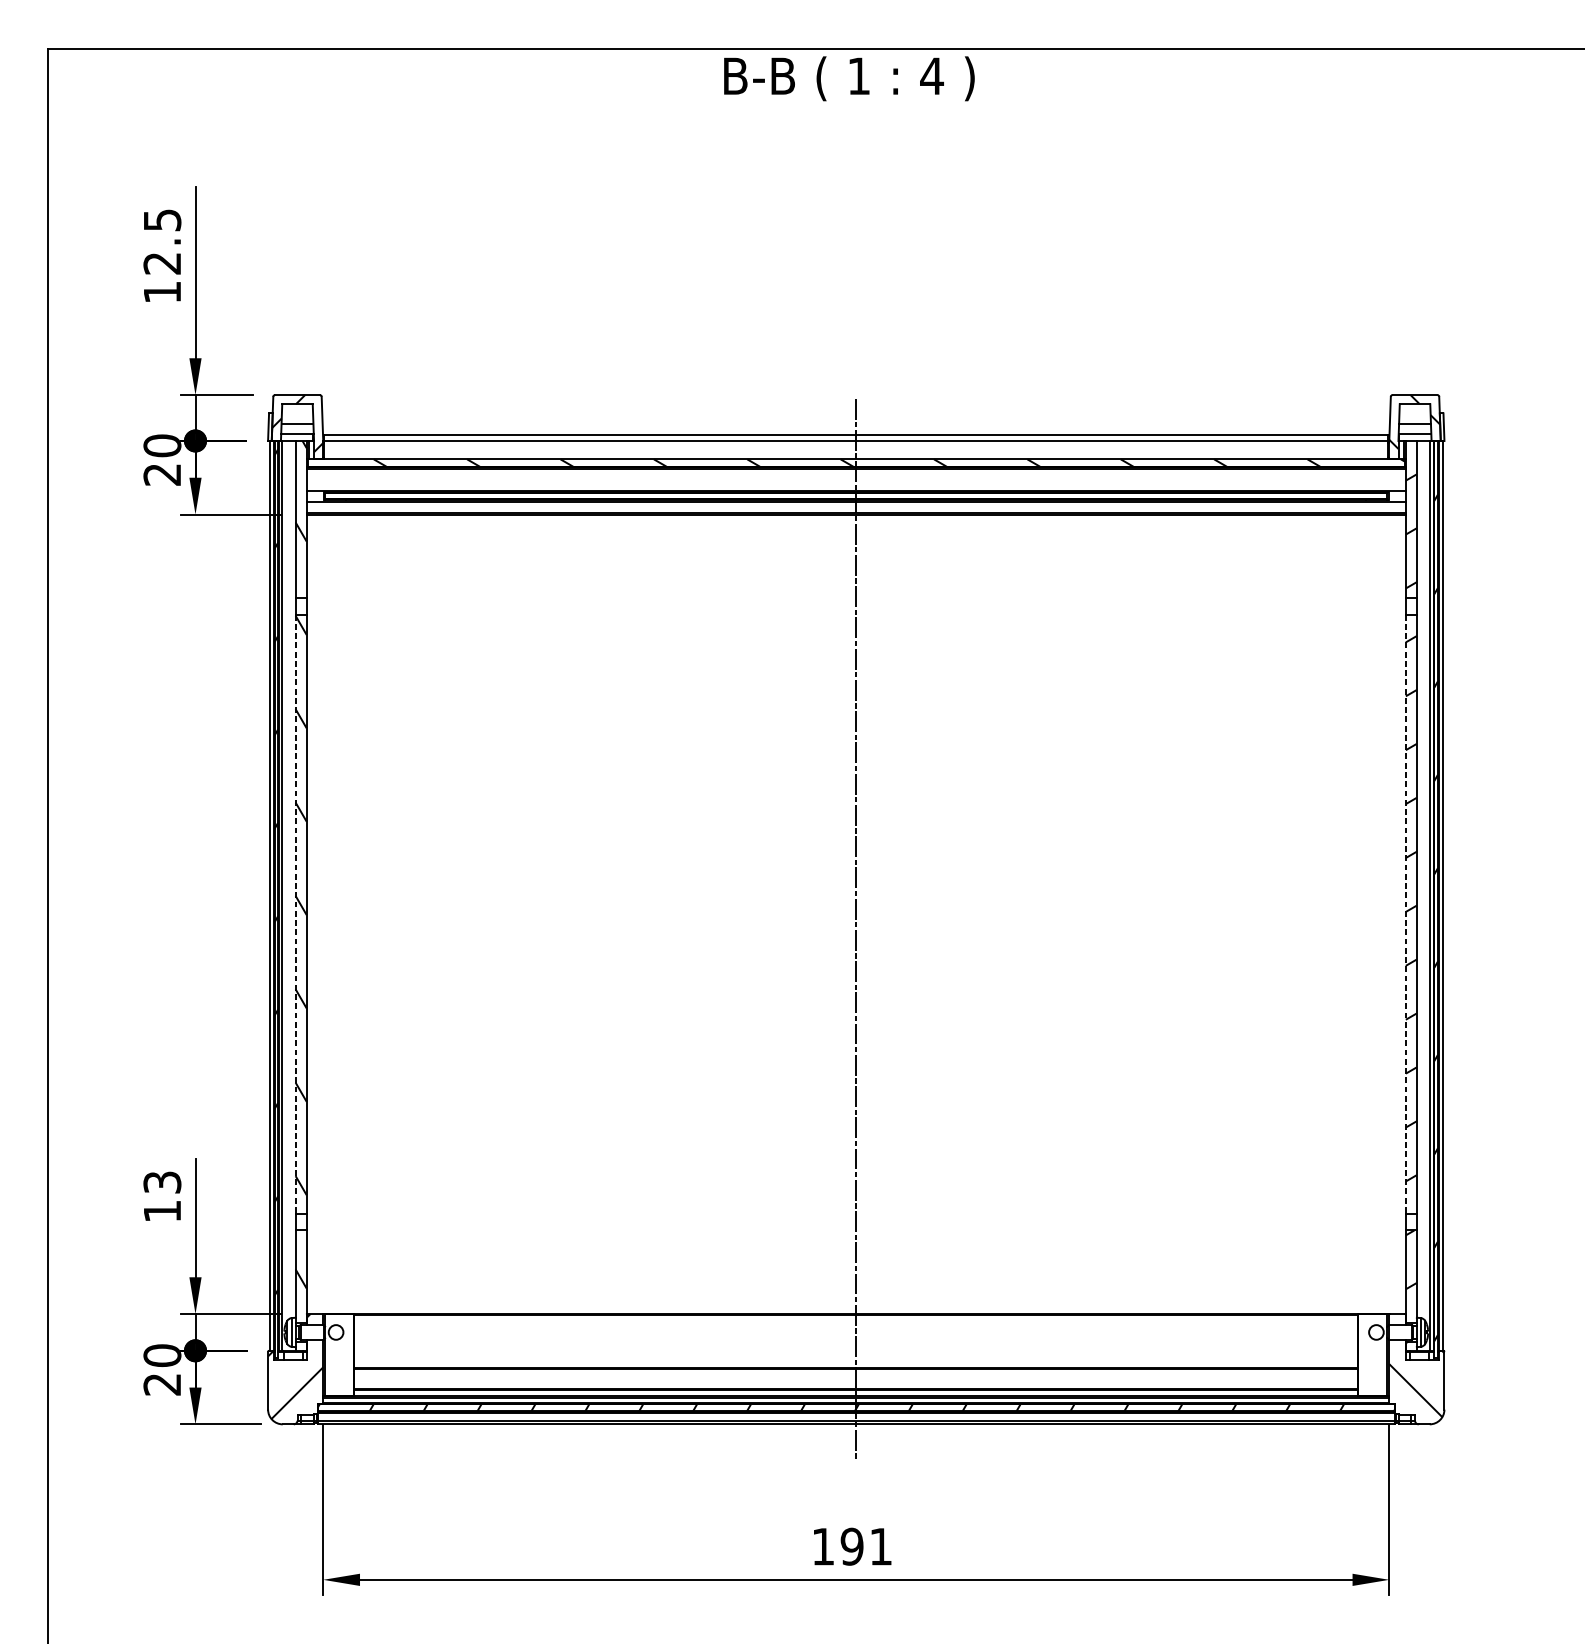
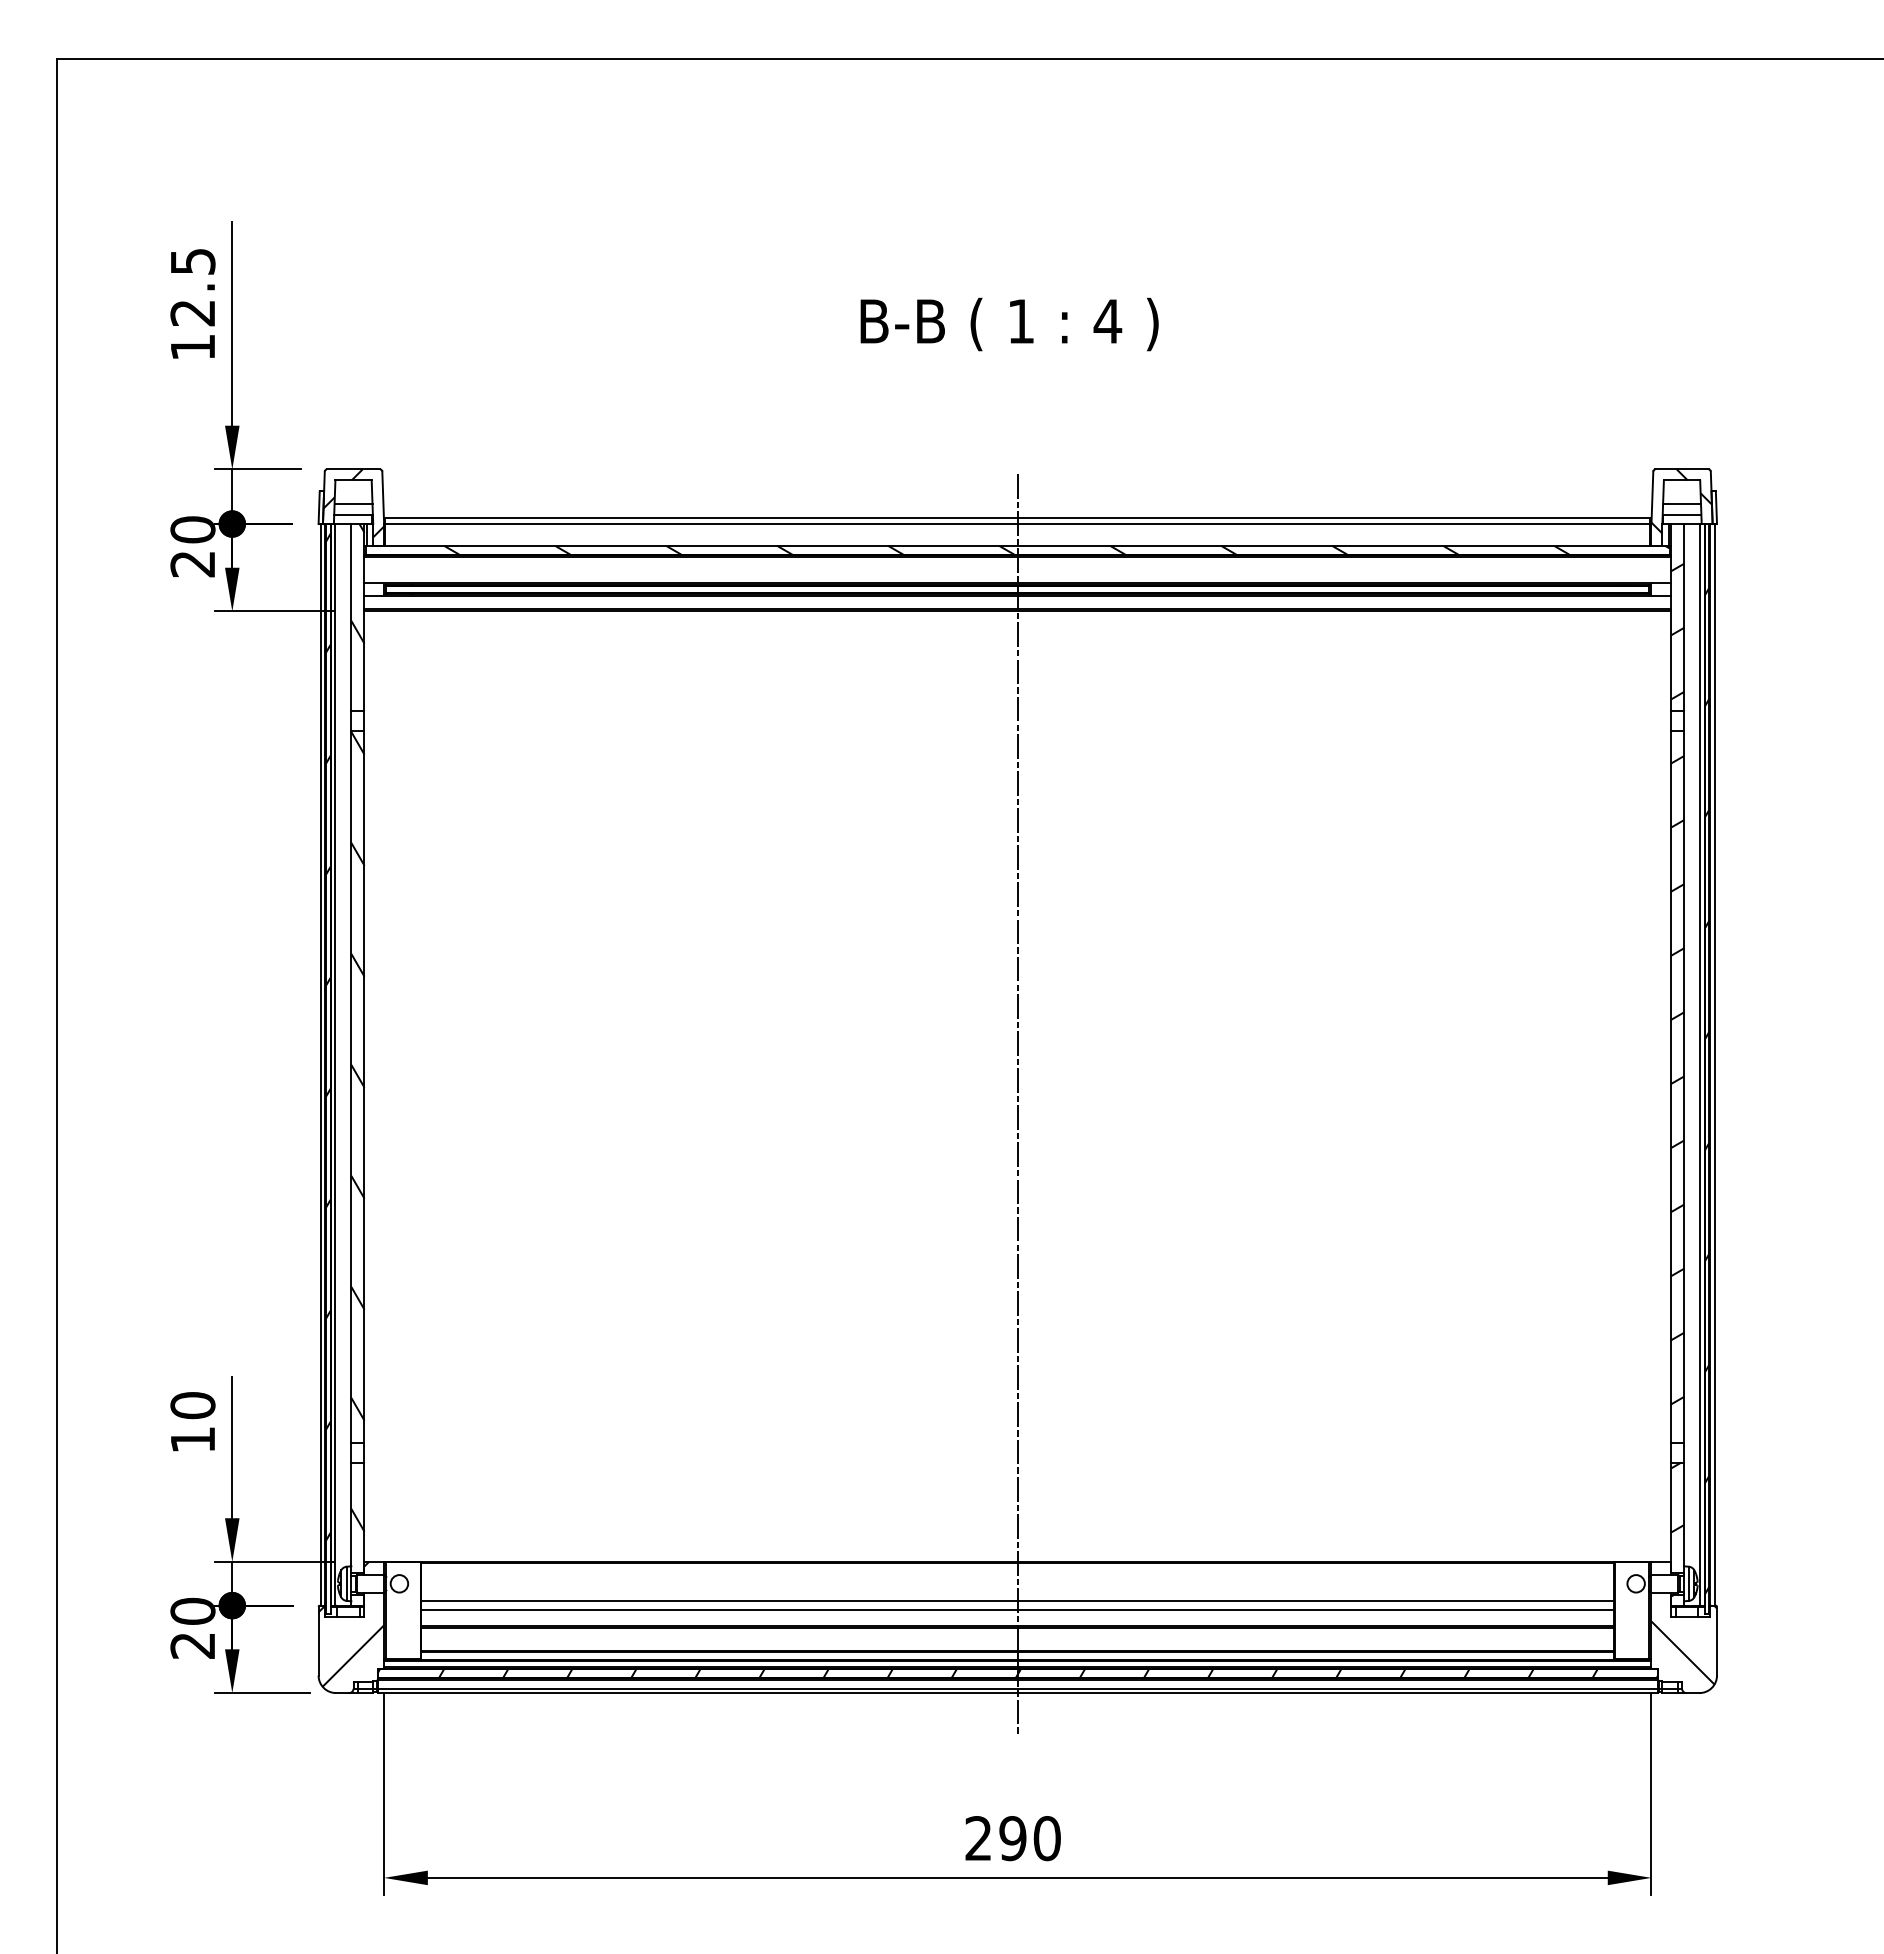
text: (849, 78) -> (1009, 324), moved
line: (295, 914) -> (351, 1087), dashed -> solid
line: (1406, 914) -> (1671, 1087), dashed -> solid
text: (162, 1182) -> (192, 1405), 13 -> 10
line: (856, 1347) -> (1017, 1601), added
line: (856, 1354) -> (1017, 1610), added
text: (851, 1546) -> (1012, 1838), 191 -> 290

